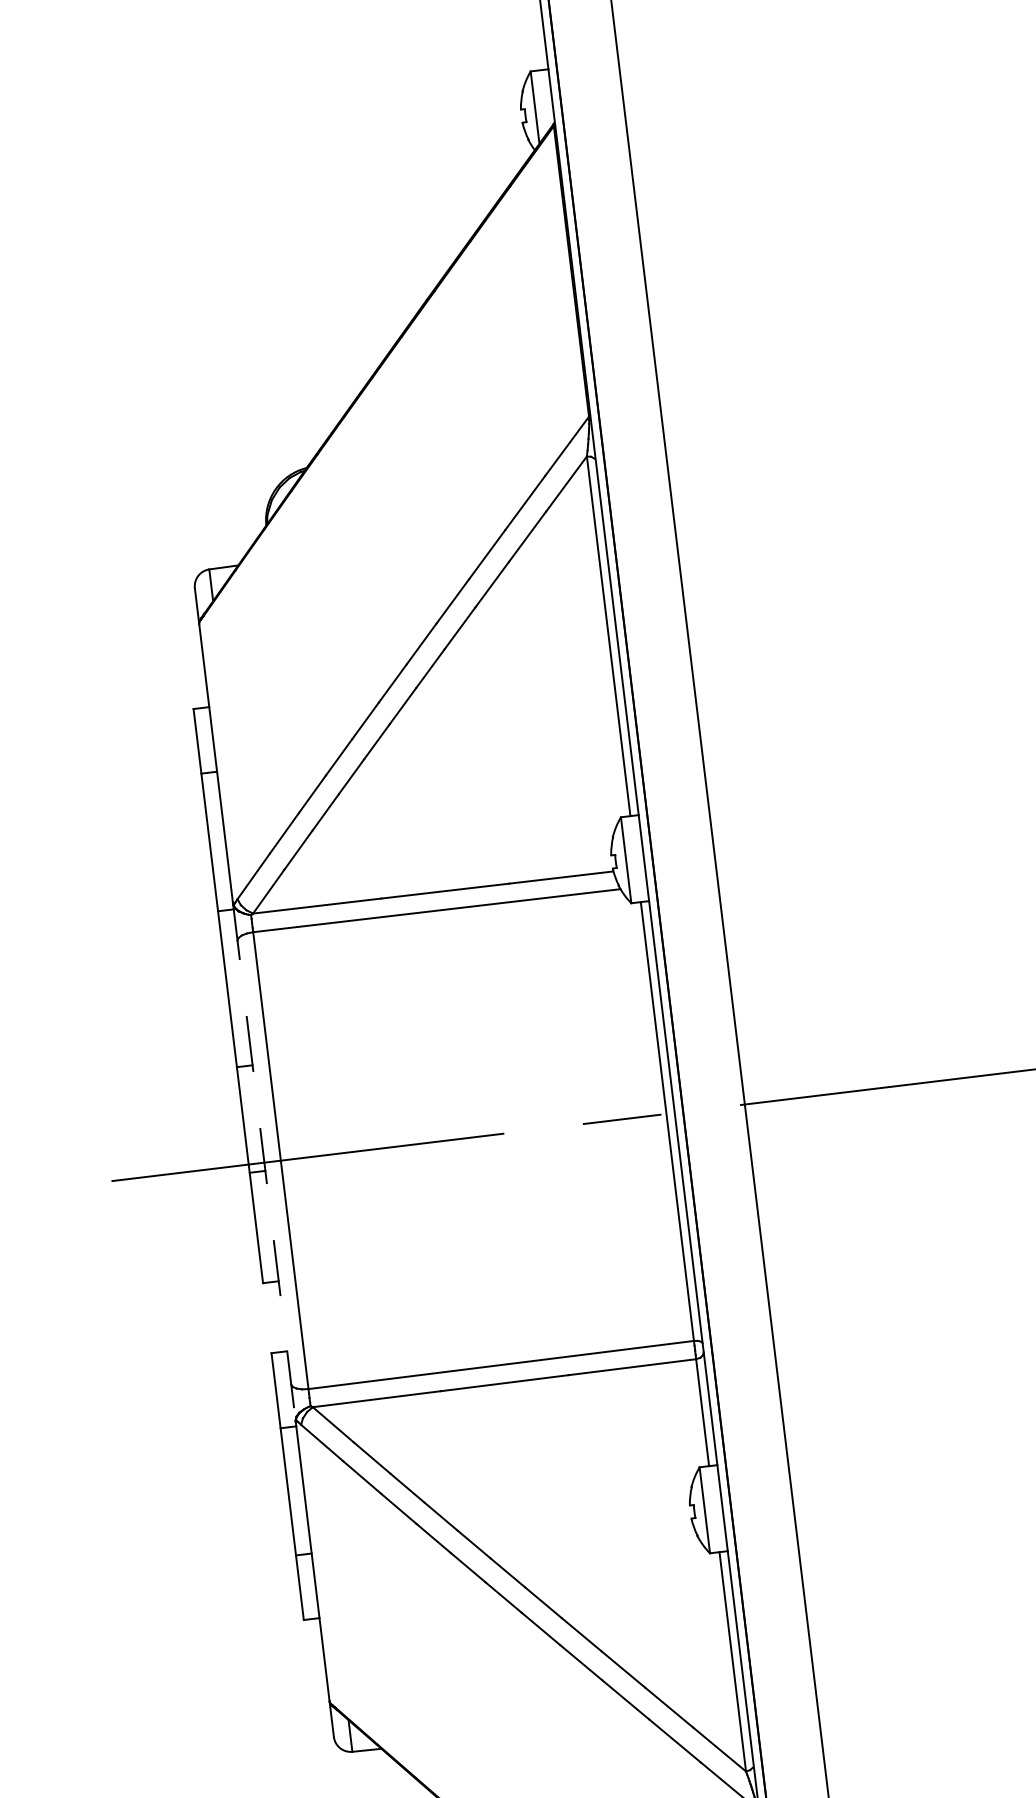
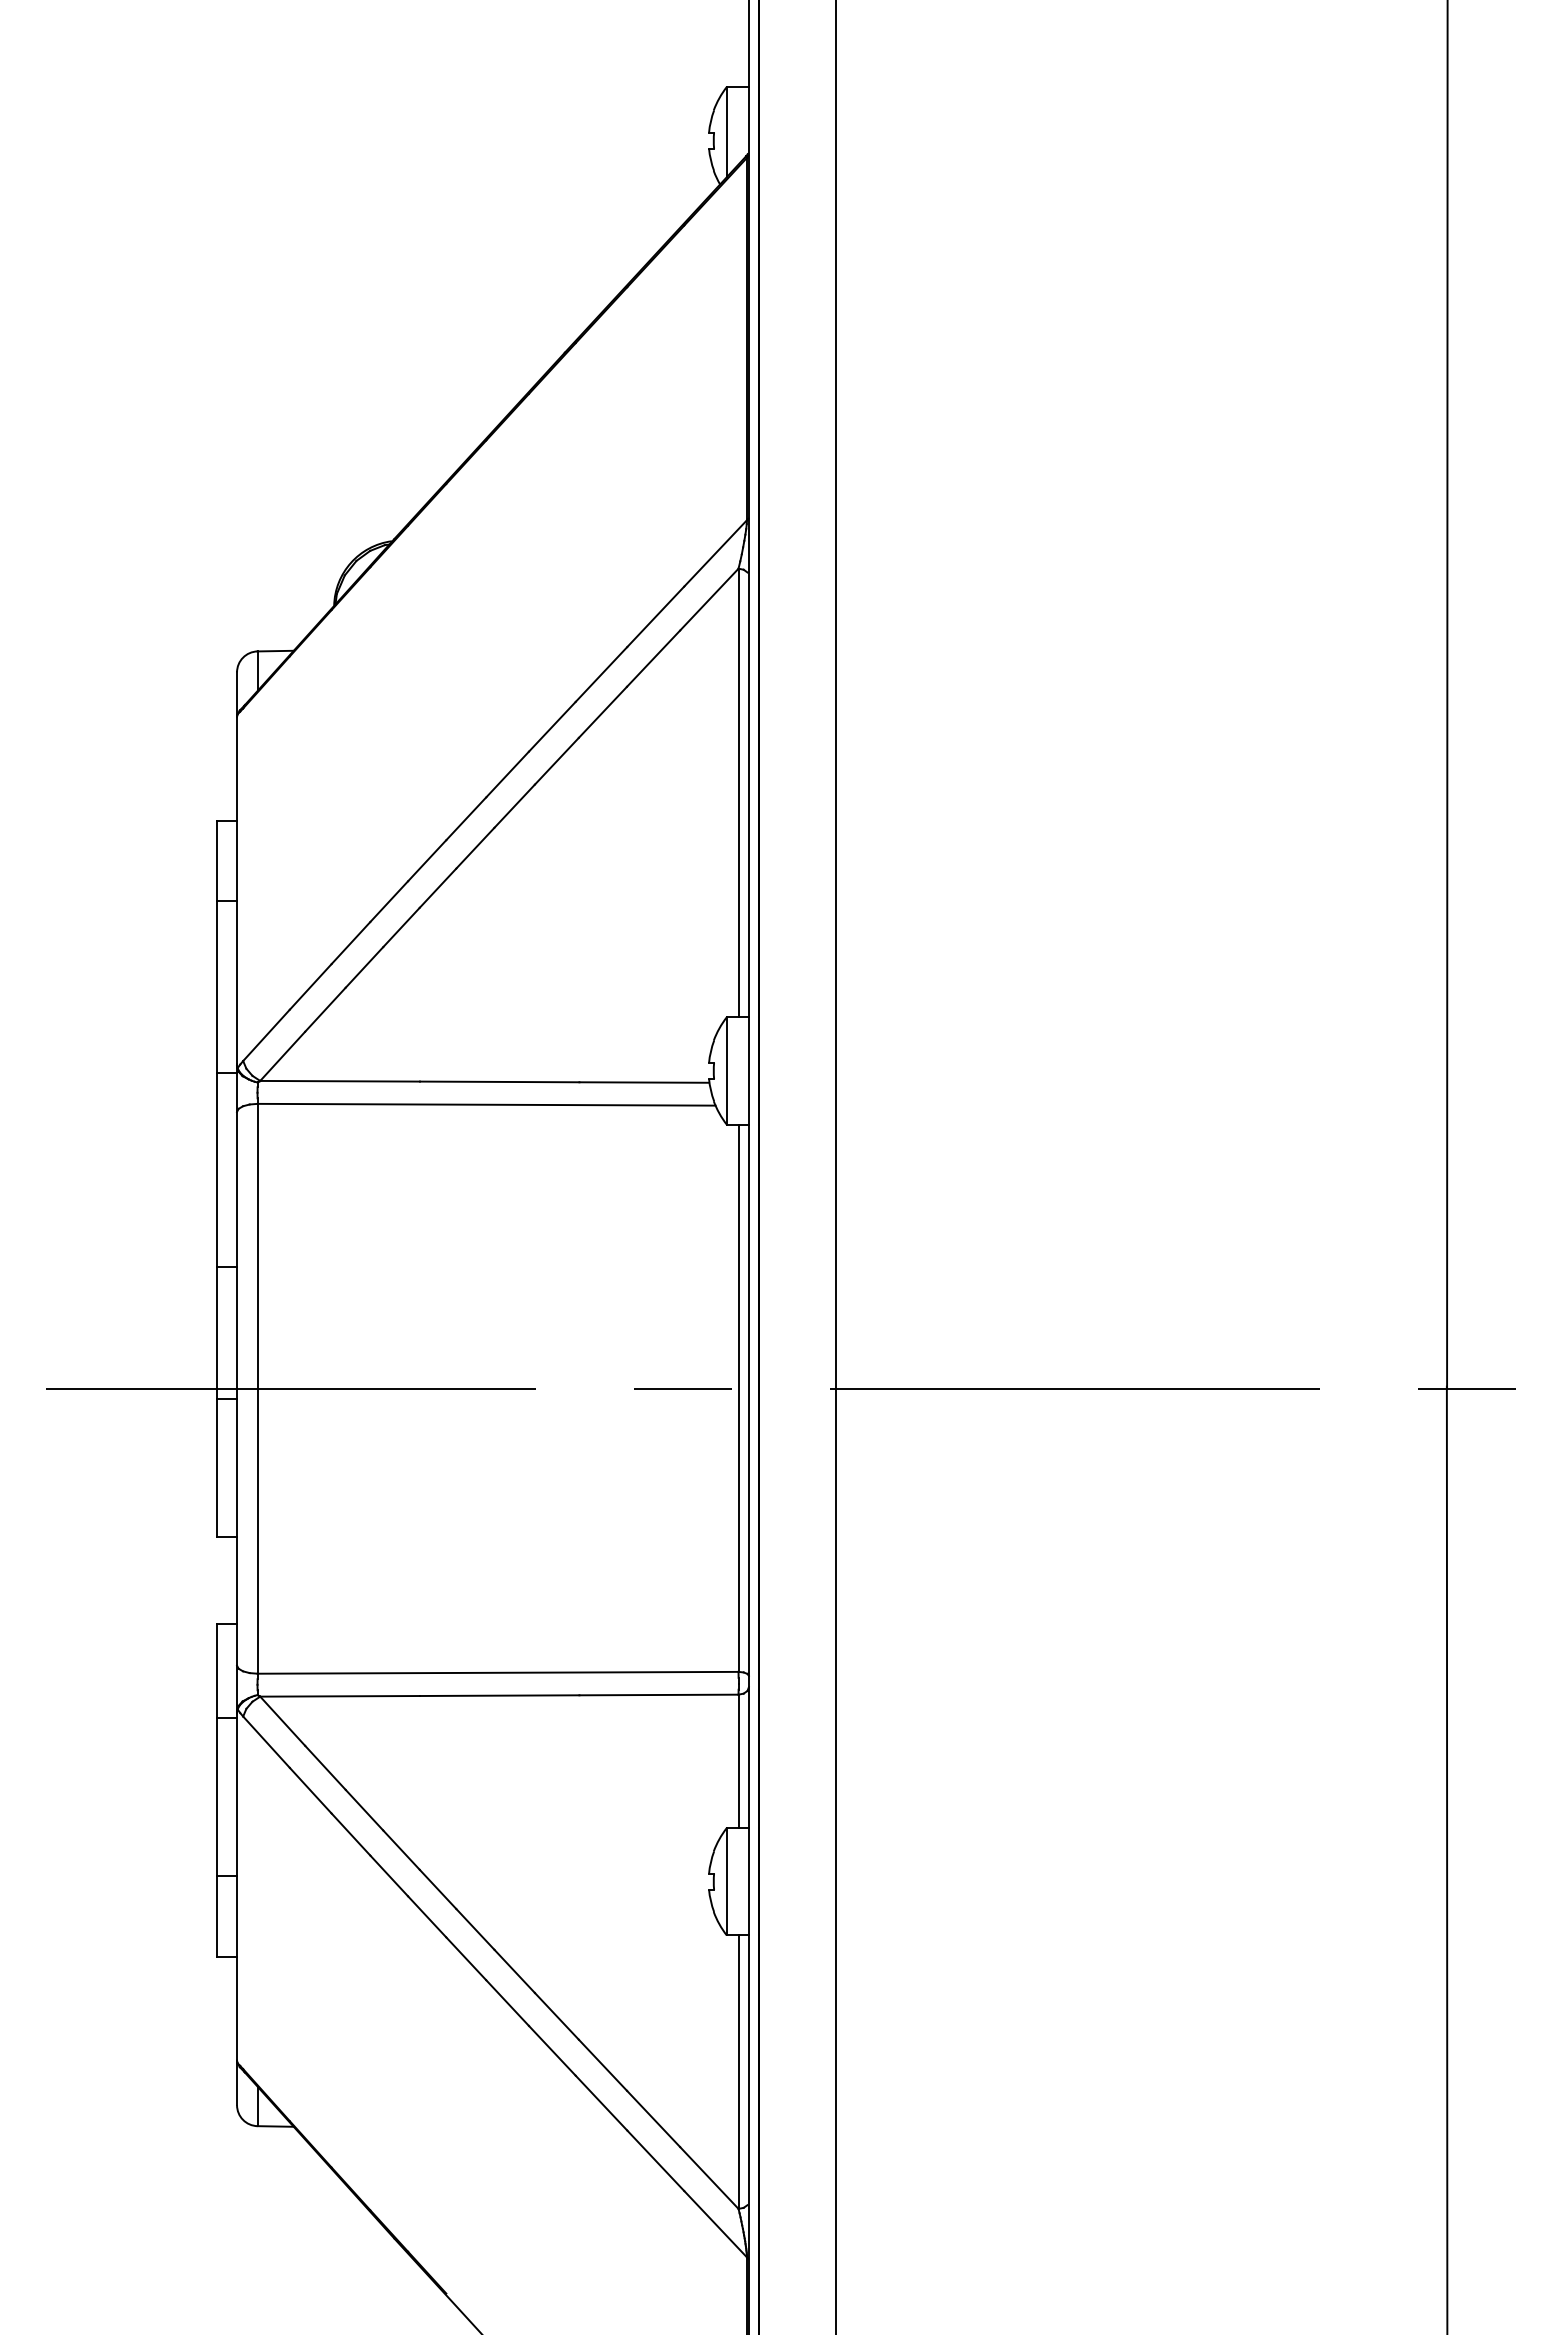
line: (264, 1161) -> (237, 1387), dashed -> solid

